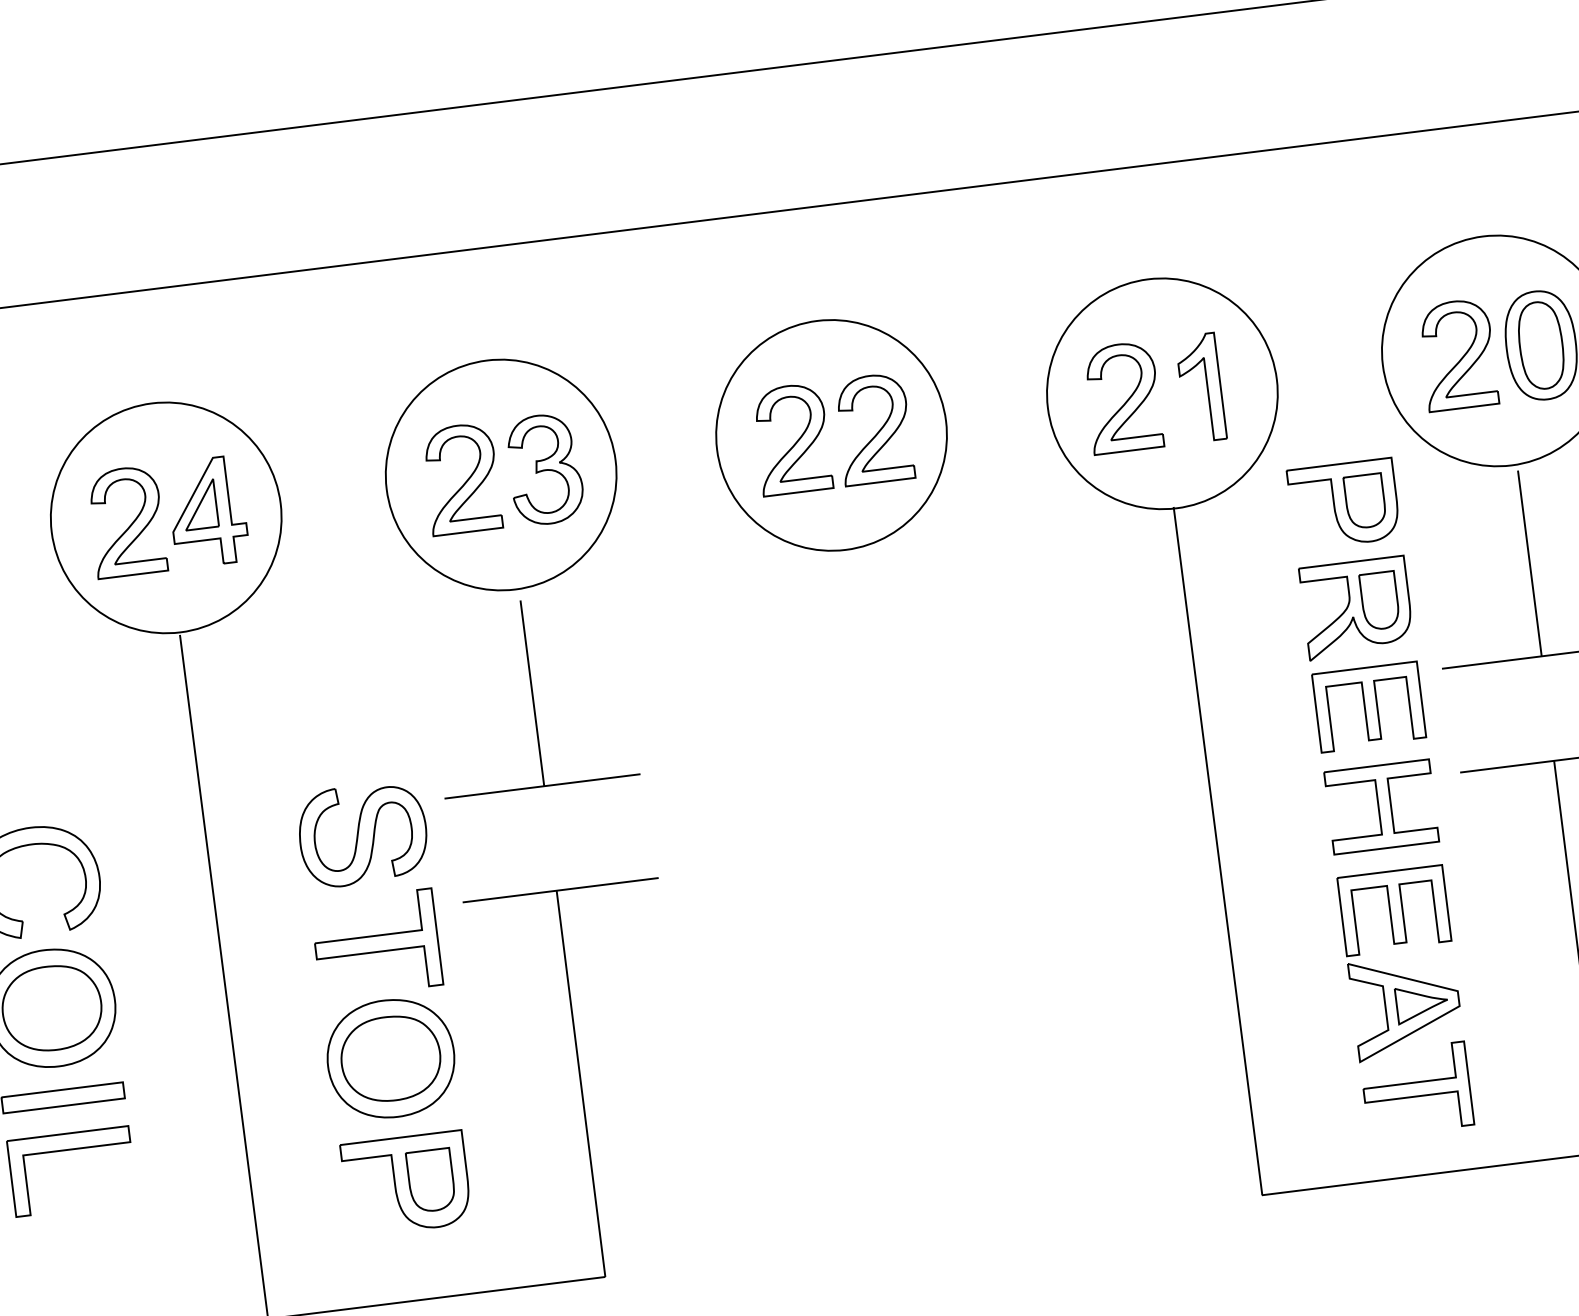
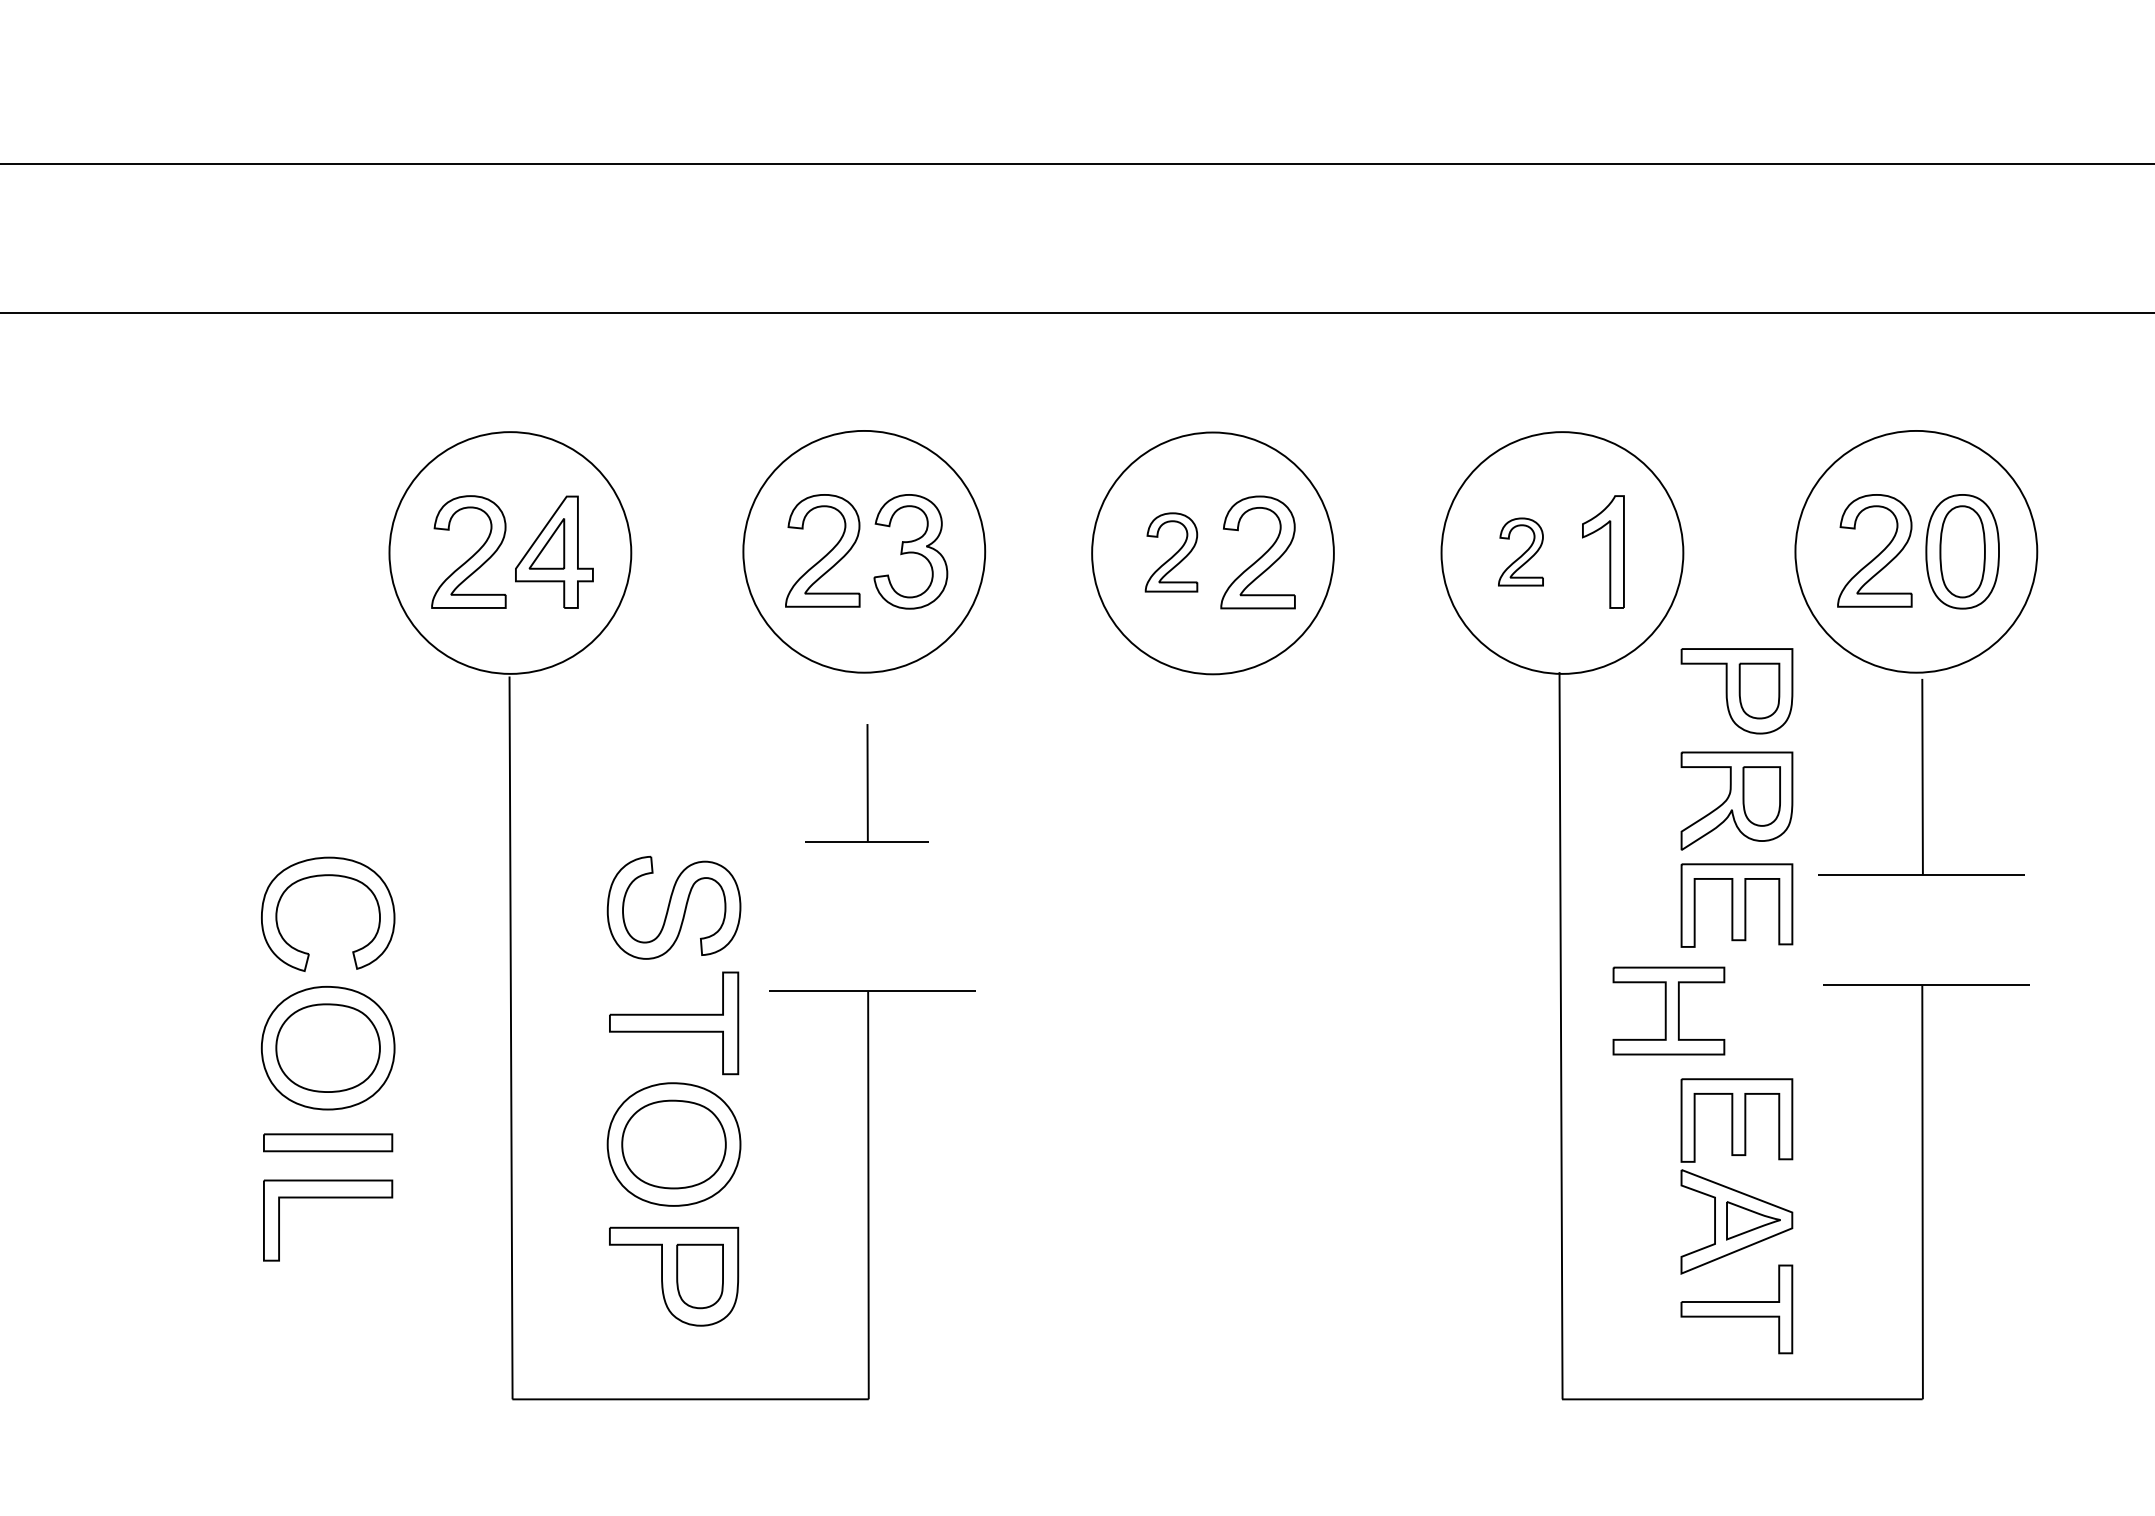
part: (1122, 397) -> (1520, 551), size x0.6
part: (792, 439) -> (1171, 552), size x0.7
part: (530, 693) -> (866, 782), size x0.6
part: (1381, 806) -> (1668, 1010), moved

